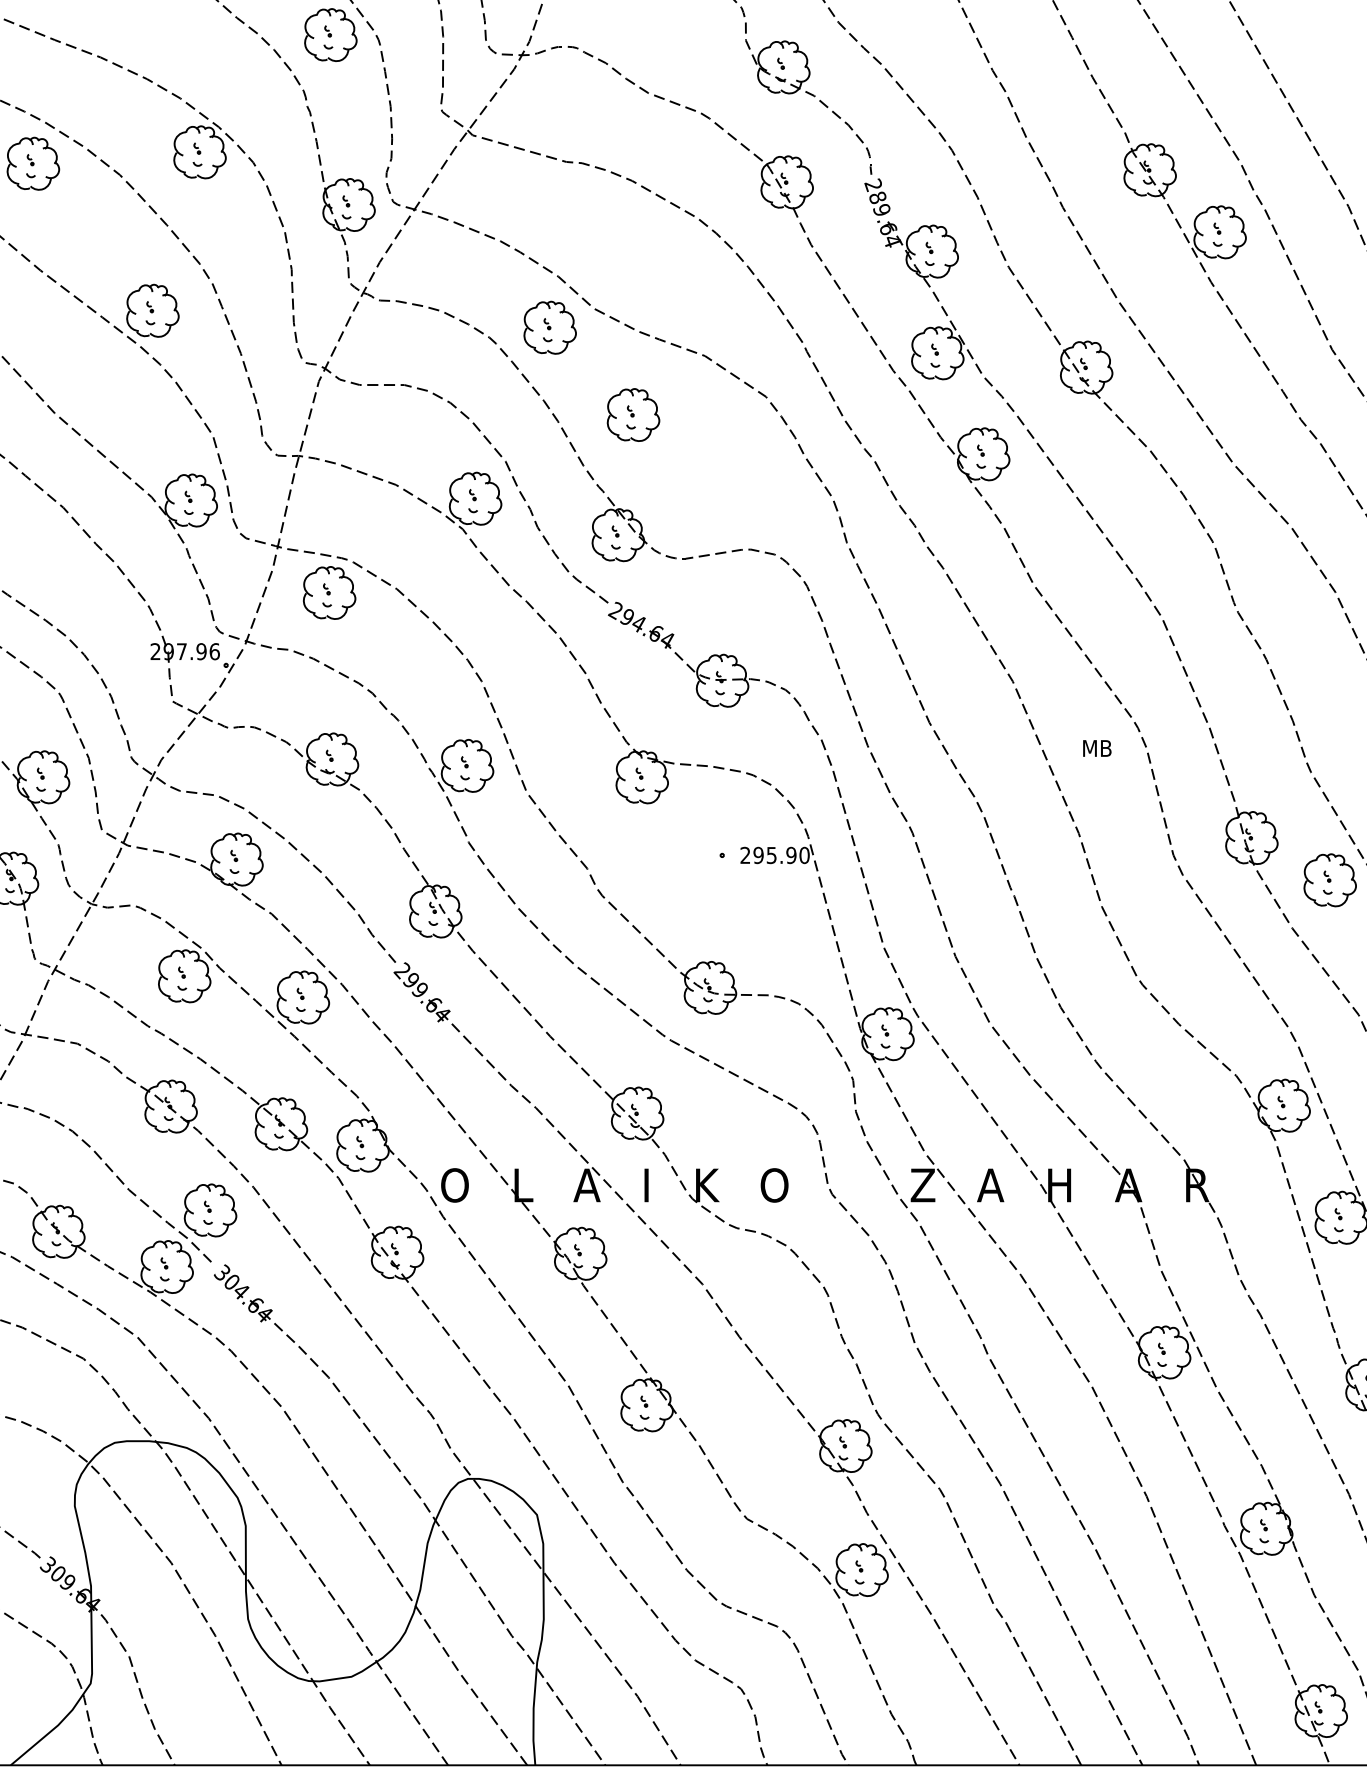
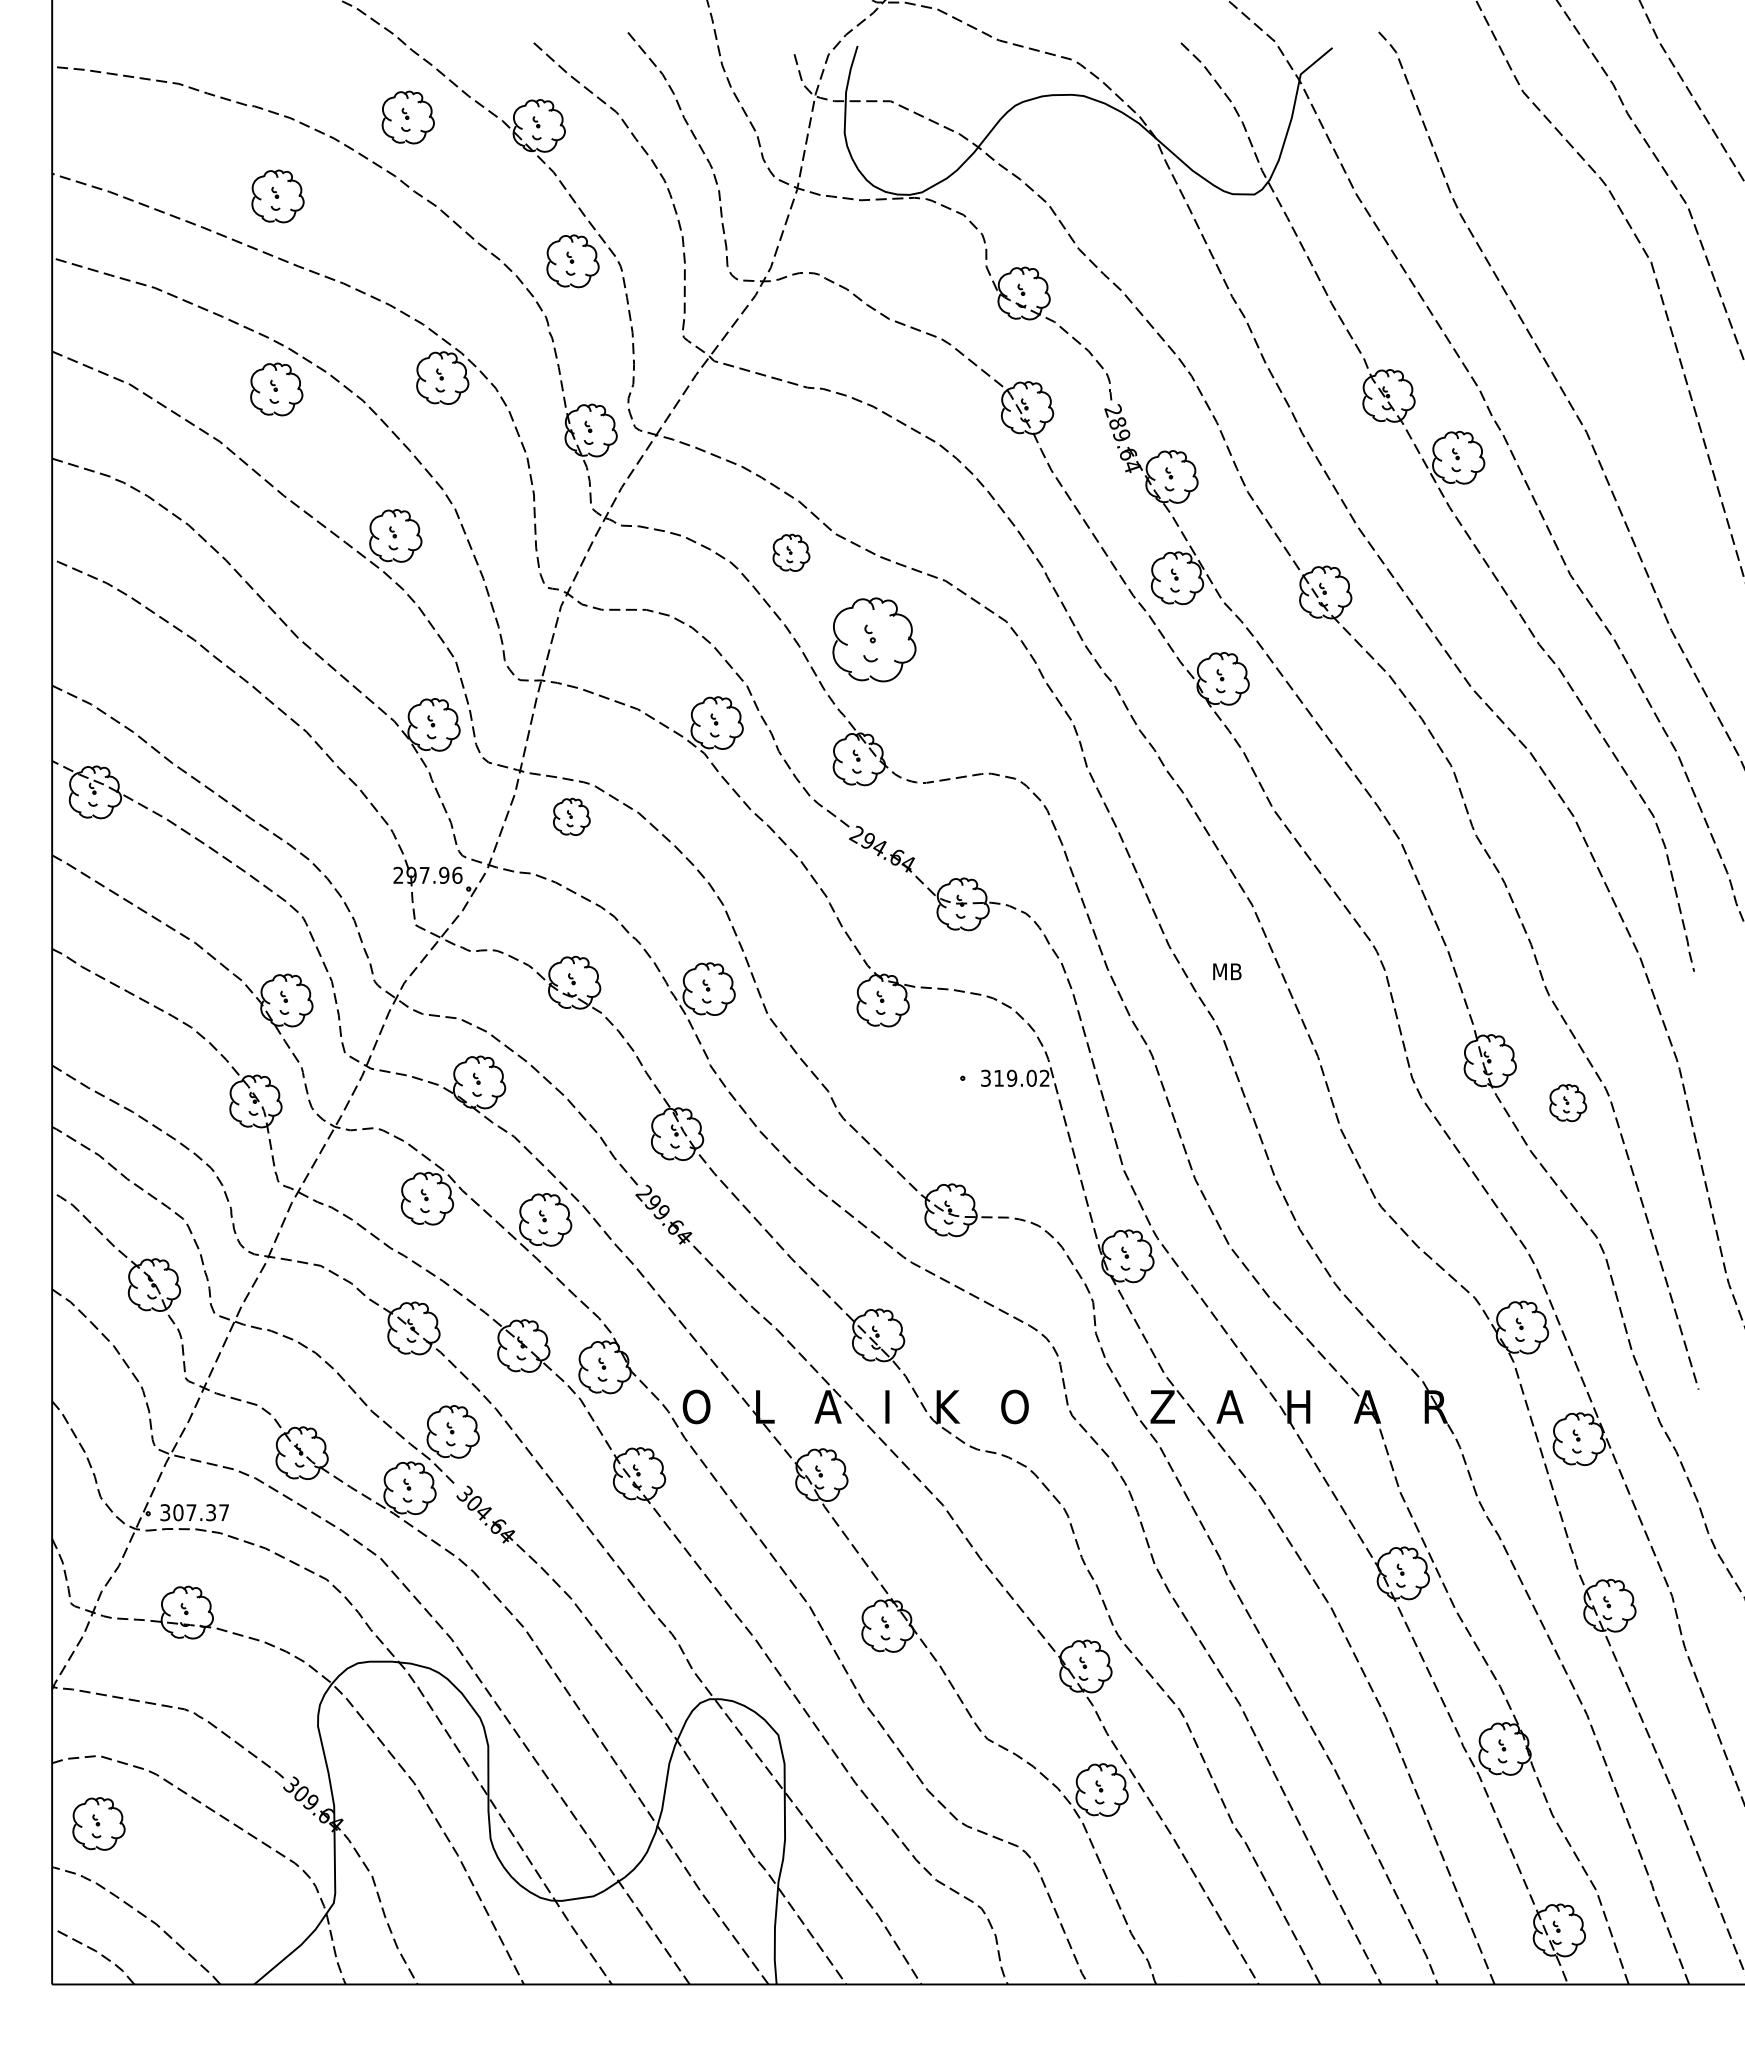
part: (550, 327) -> (791, 552), size x0.7
part: (633, 414) -> (874, 639), size x1.6
part: (329, 592) -> (571, 816), size x0.7
text: (1097, 748) -> (1227, 971), moved
text: (775, 854) -> (1015, 1077), 295.90 -> 319.02
part: (1329, 879) -> (1567, 1102), size x0.7

